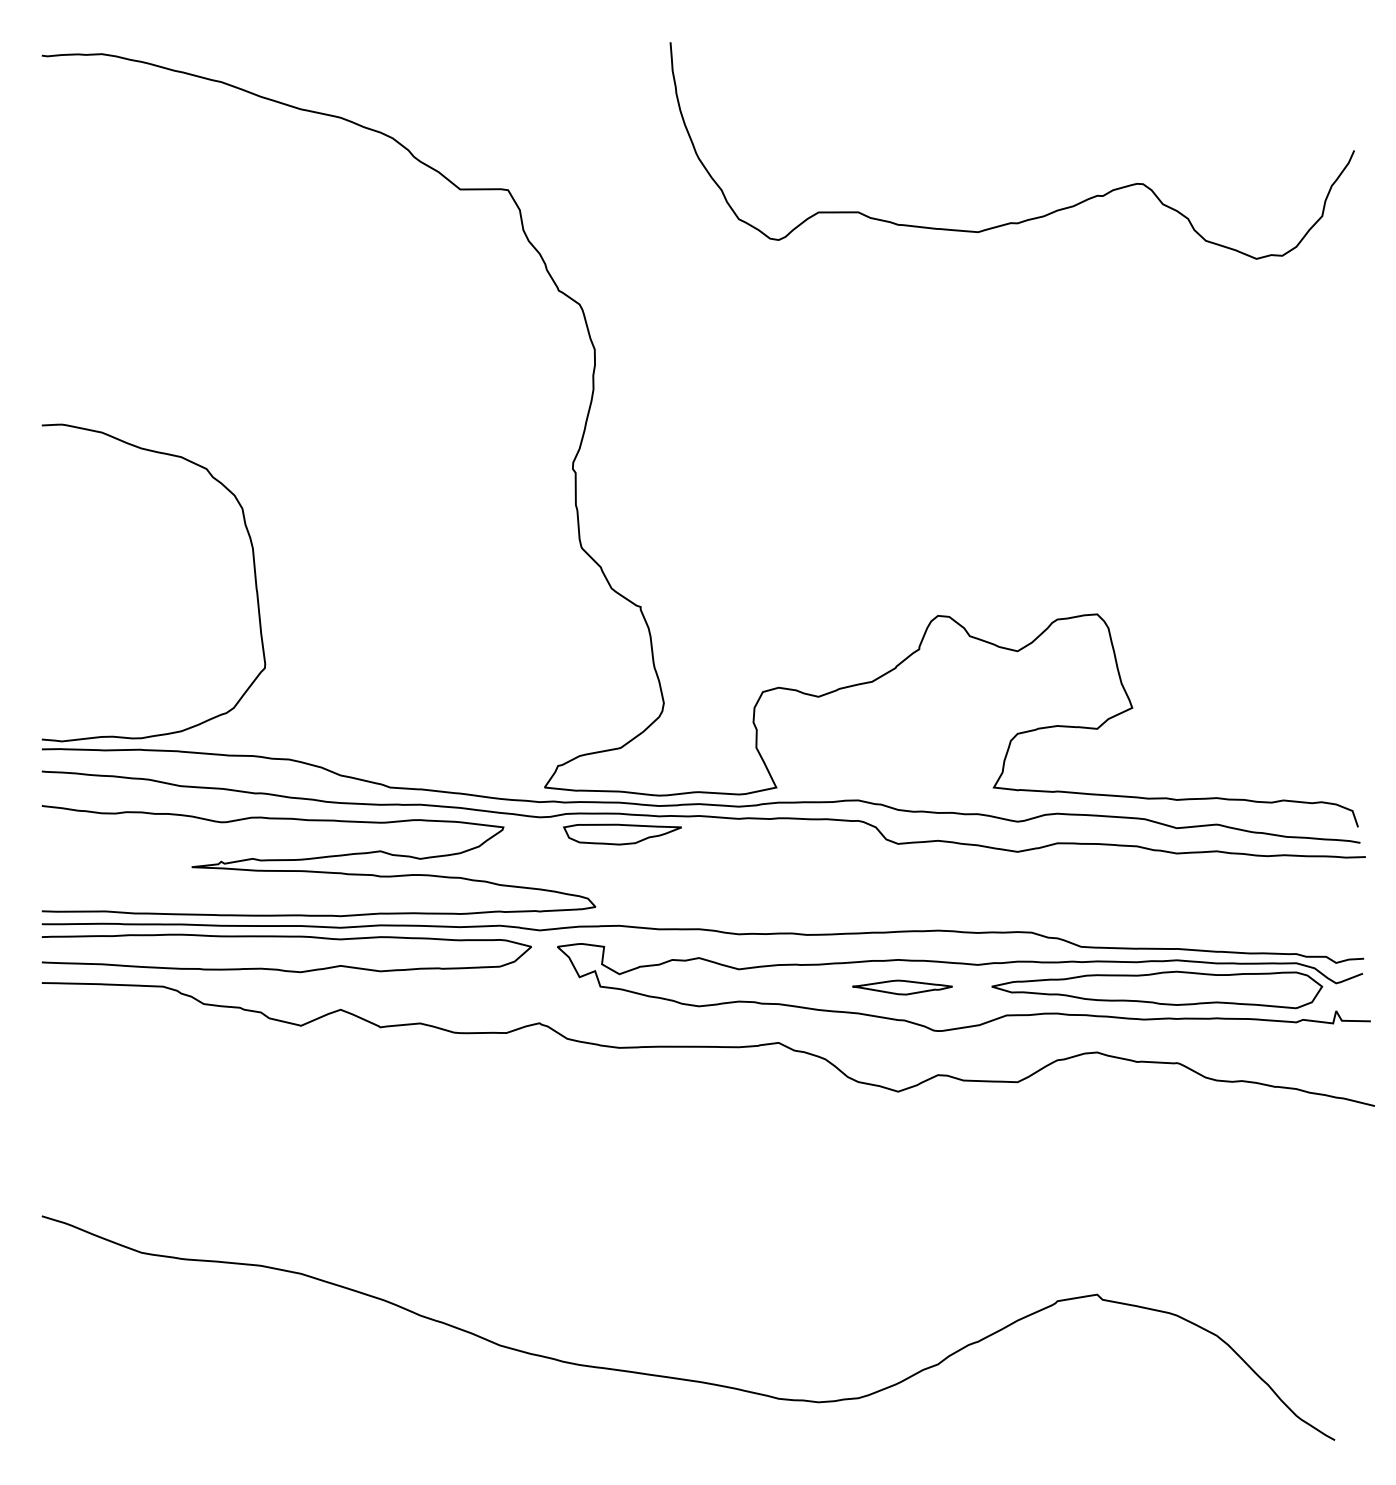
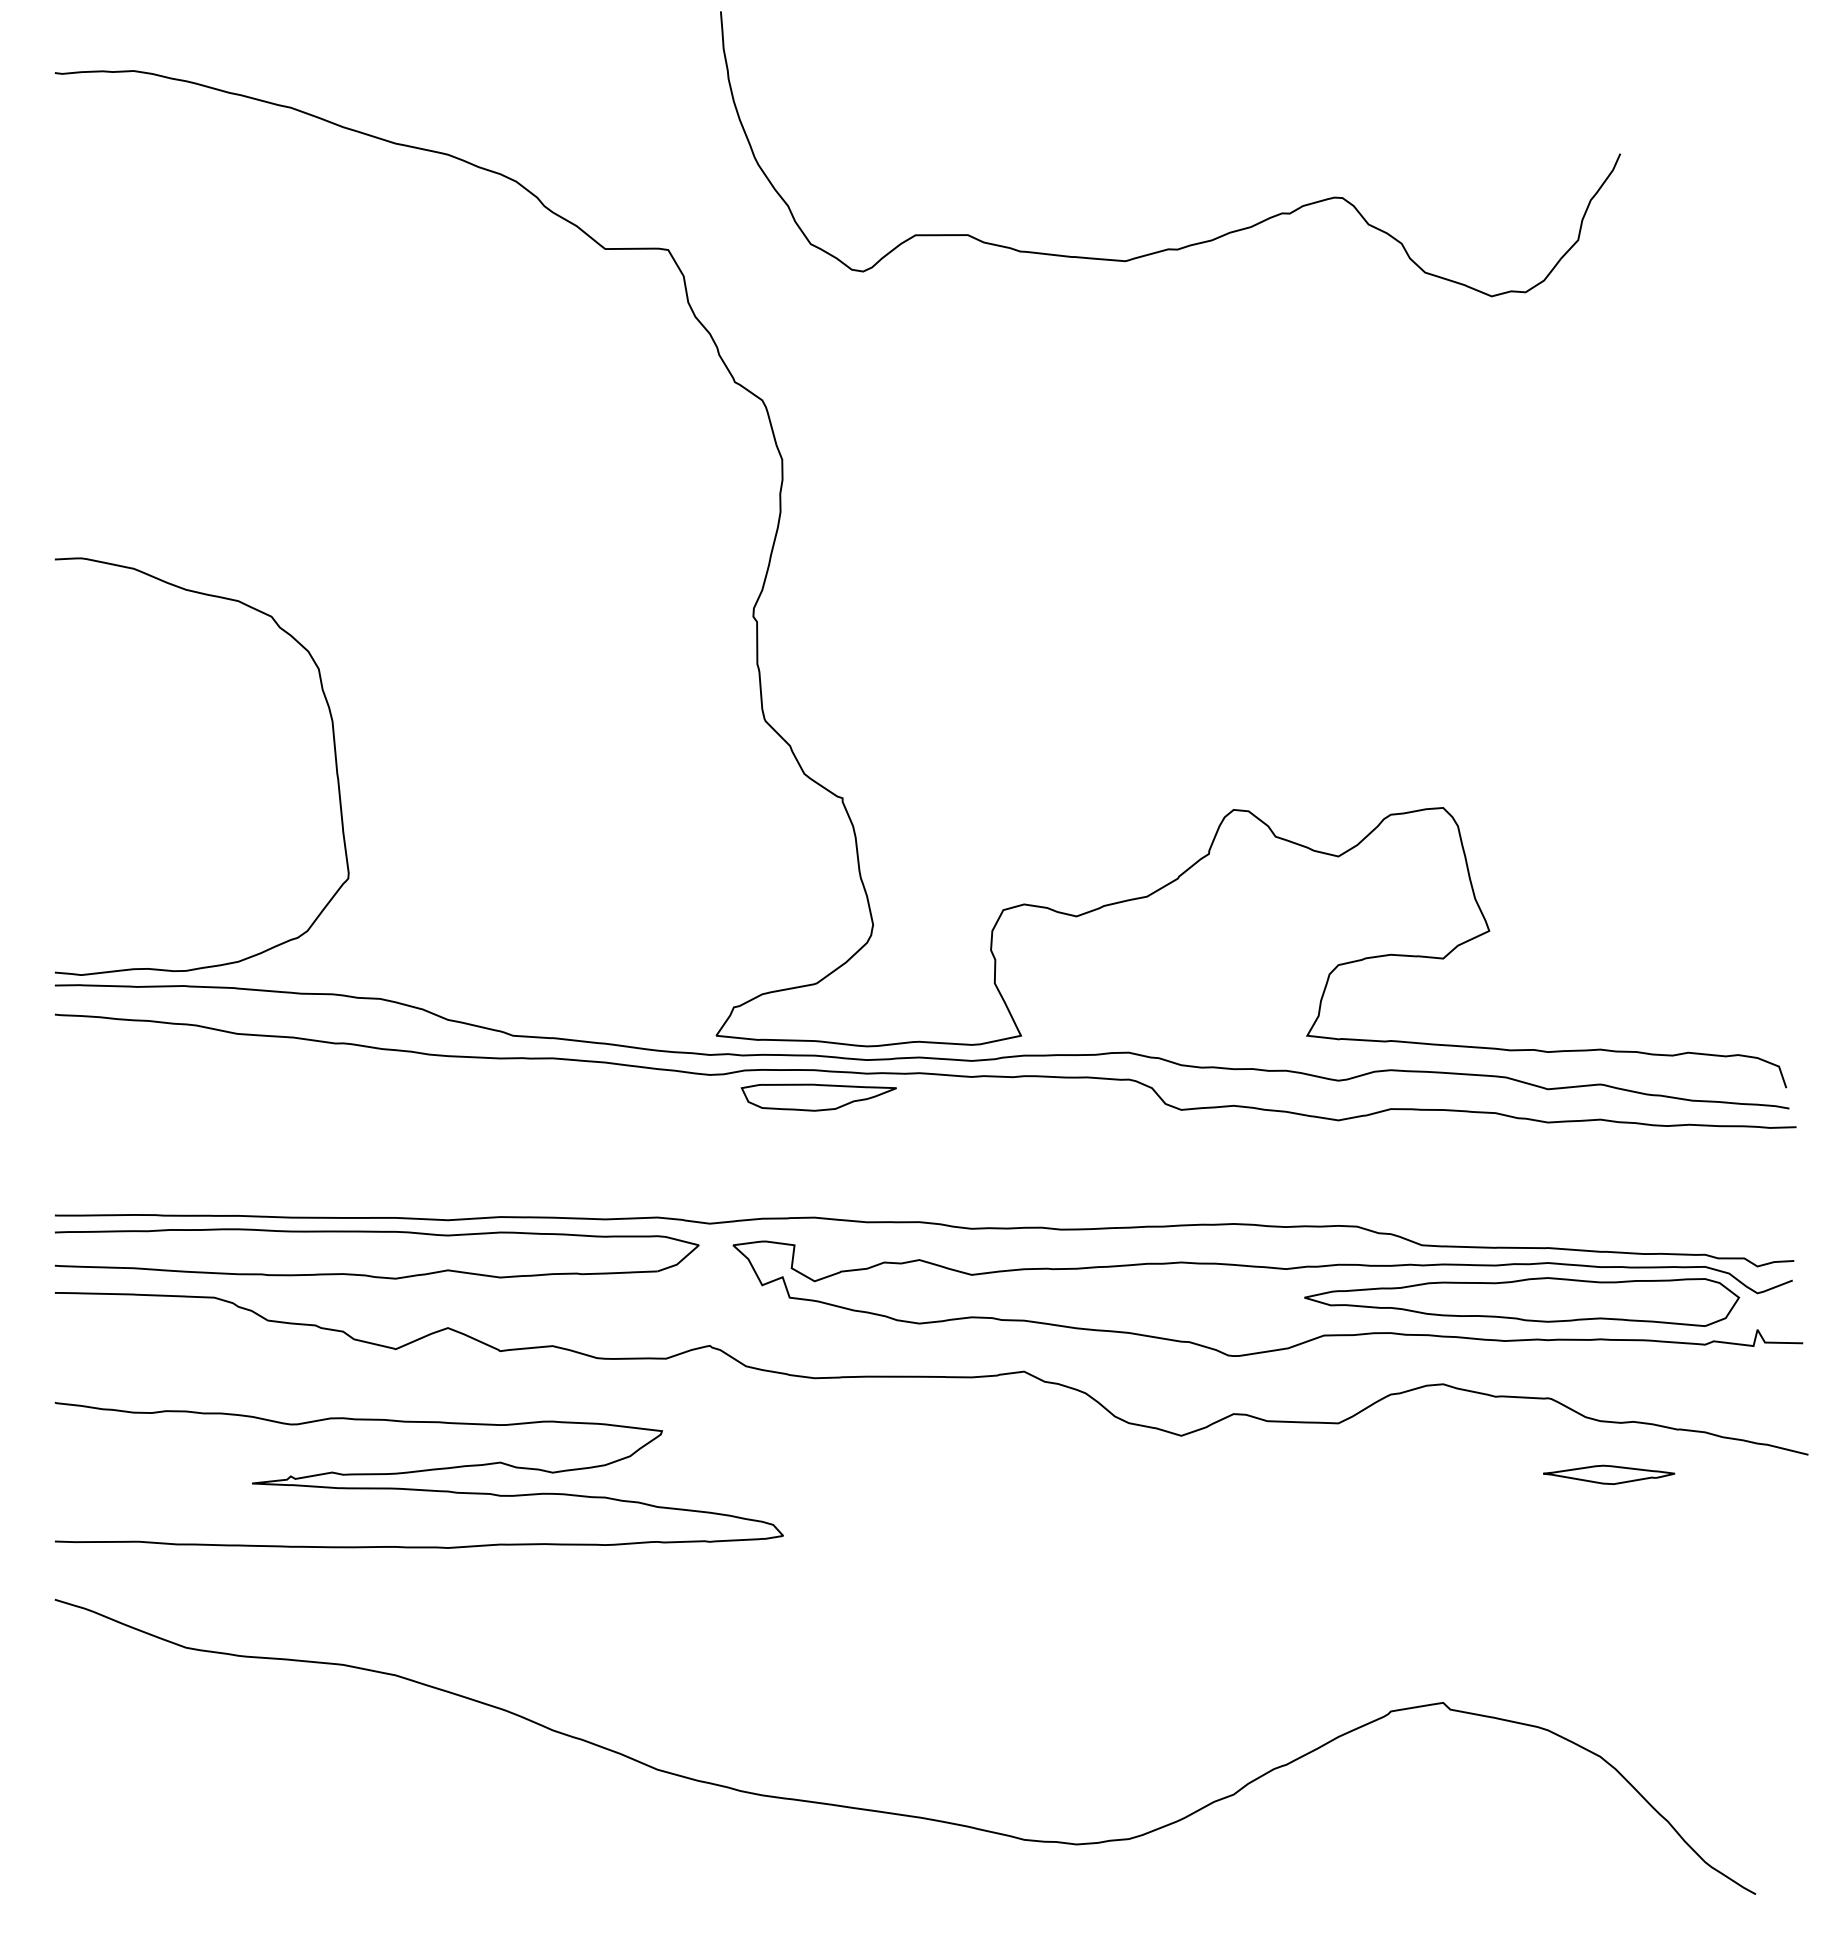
curve: (1029, 218) -> (1193, 243), moved
curve: (318, 858) -> (418, 1472), moved
part: (902, 987) -> (1609, 1474), moved

